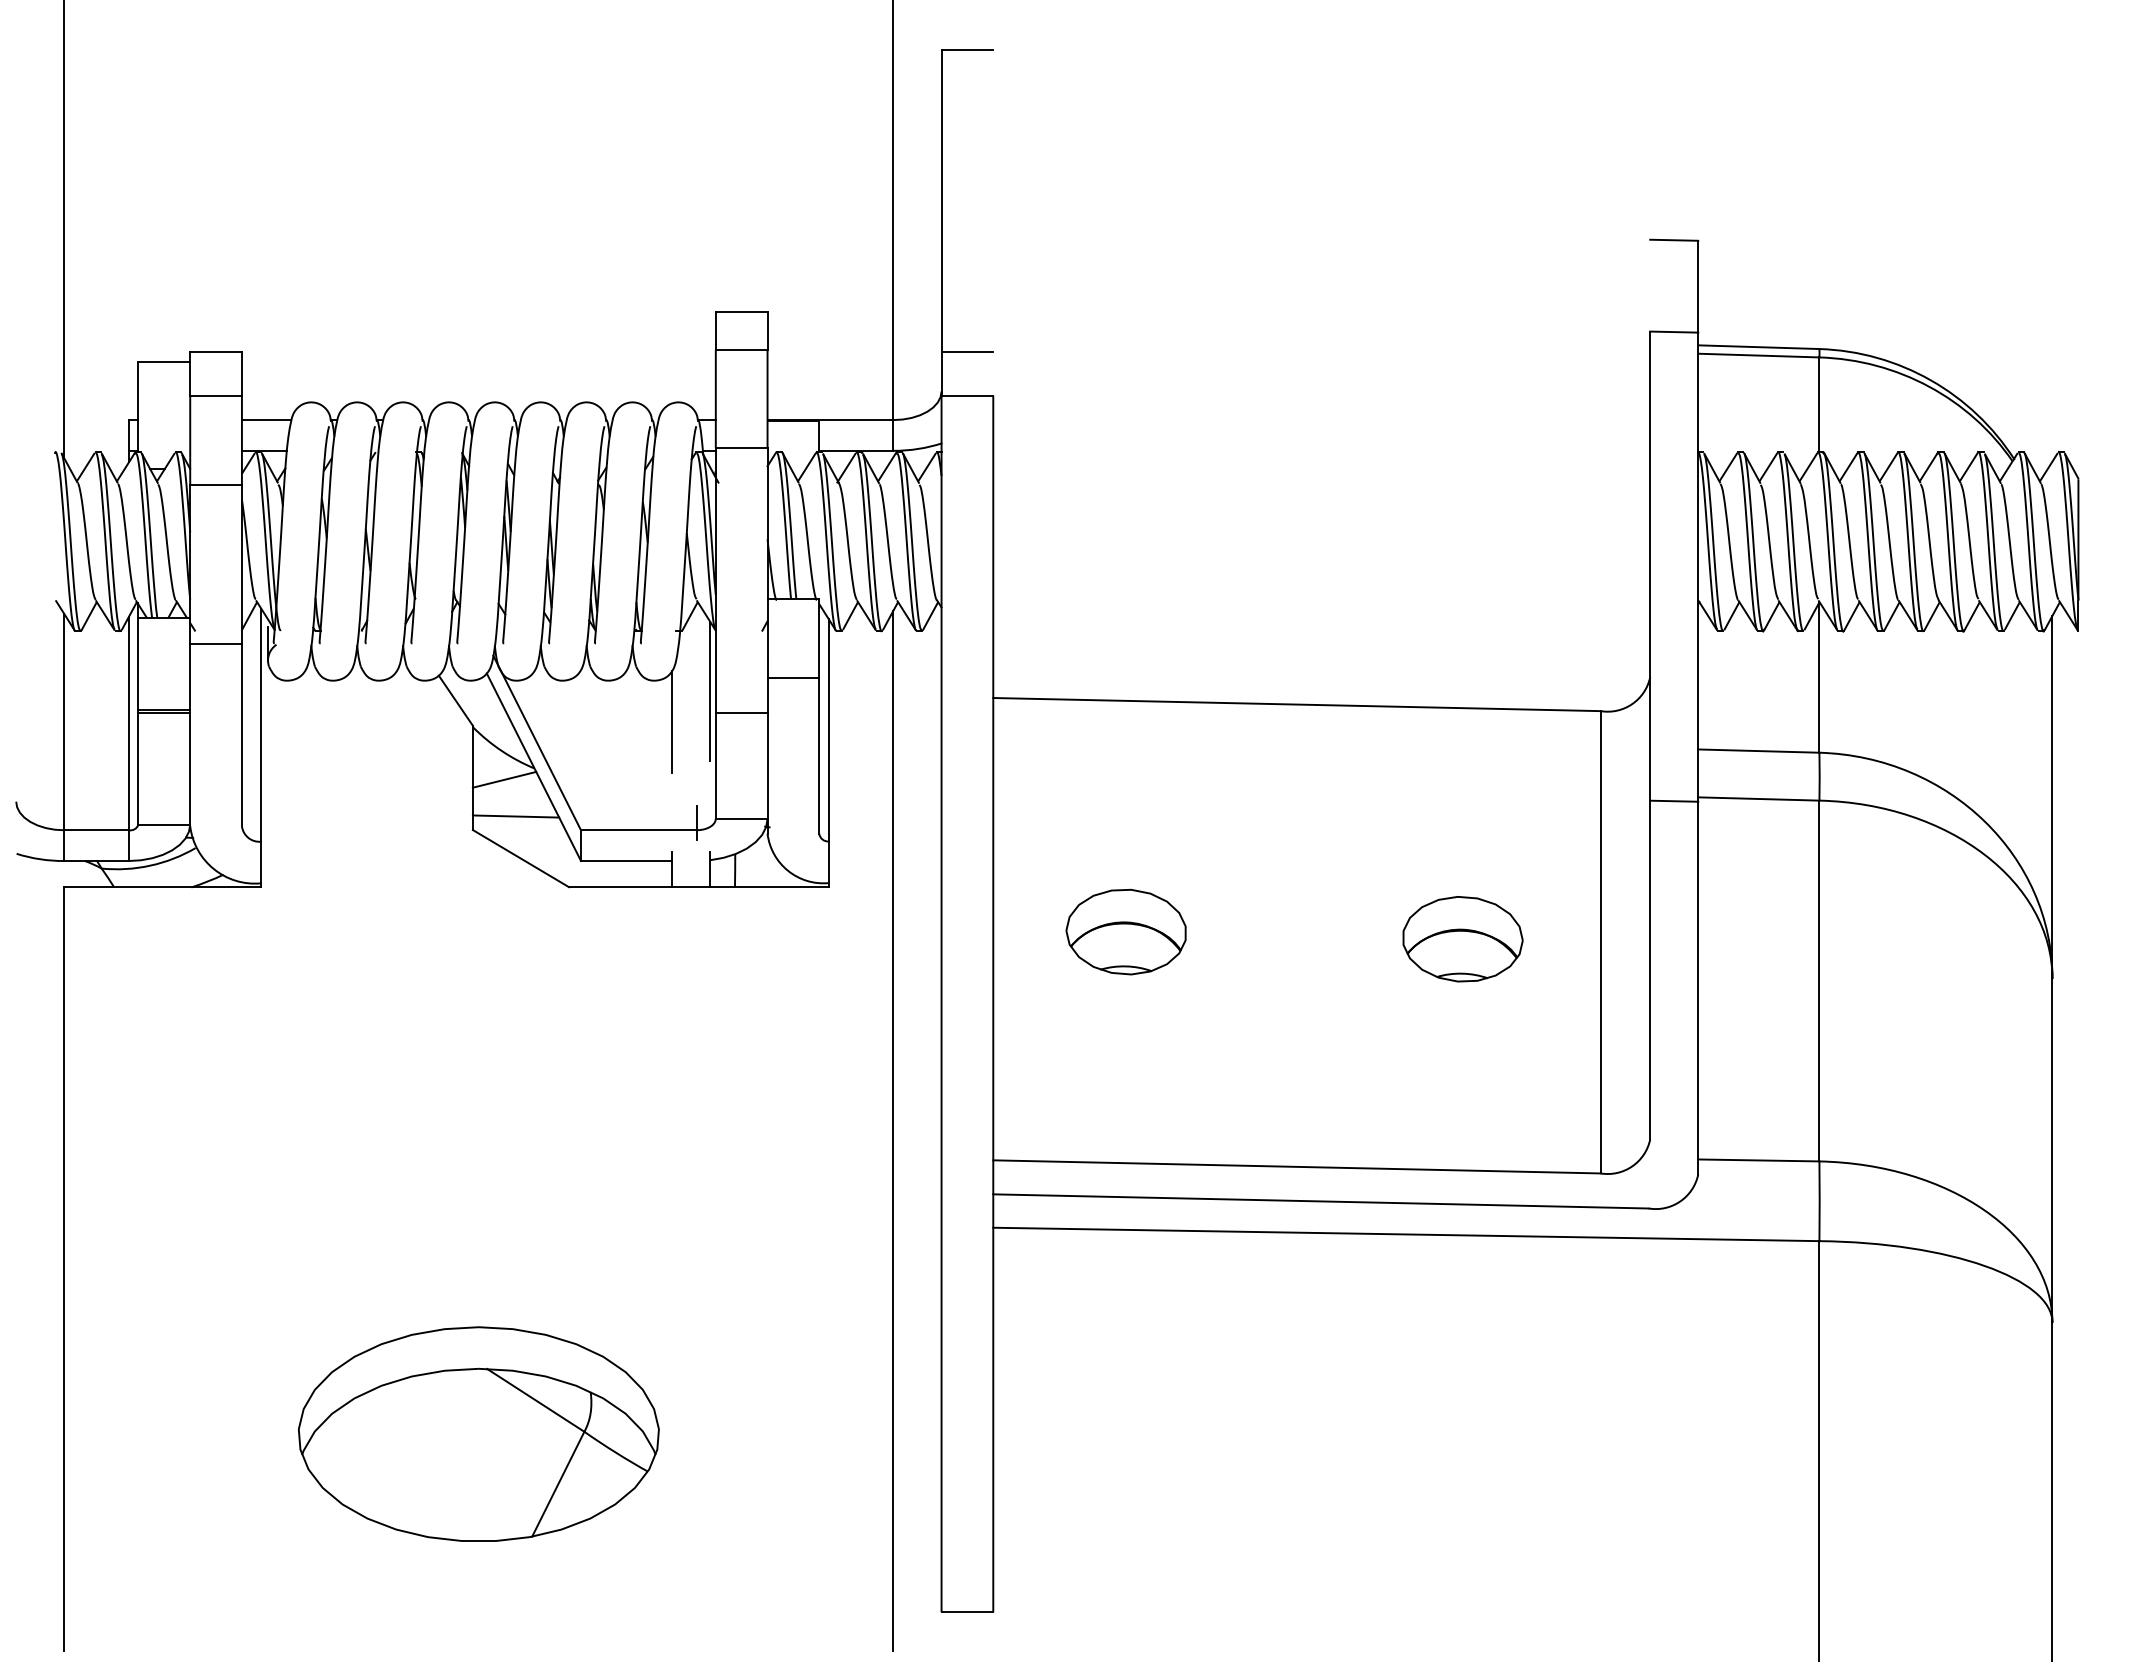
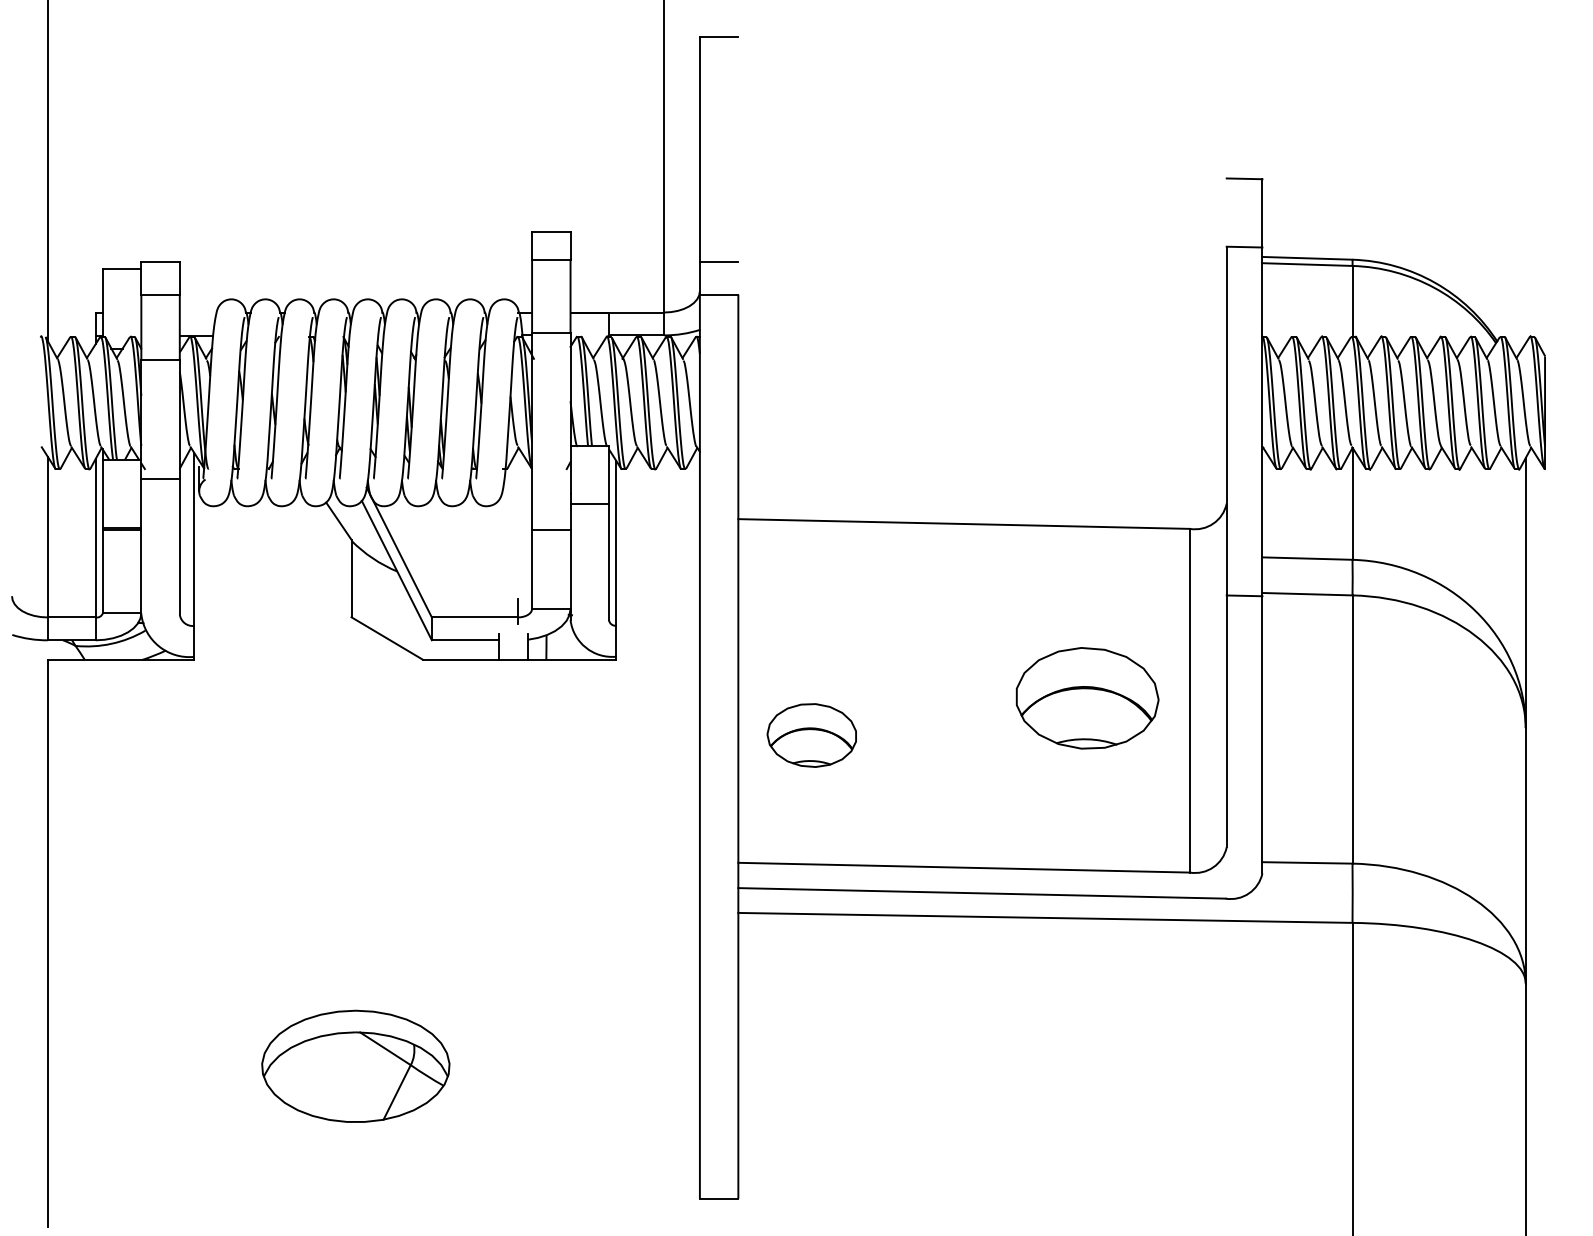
line: (266, 420) -> (198, 312), removed
line: (710, 691) -> (528, 514), removed
line: (671, 722) -> (499, 537), removed
line: (504, 779) -> (374, 579), removed
line: (515, 816) -> (383, 607), removed
part: (1125, 931) -> (811, 735), moved
part: (1462, 939) -> (1087, 698), size x1.6
line: (893, 1130) -> (664, 840), removed
part: (478, 1433) -> (355, 1065), size x0.7

